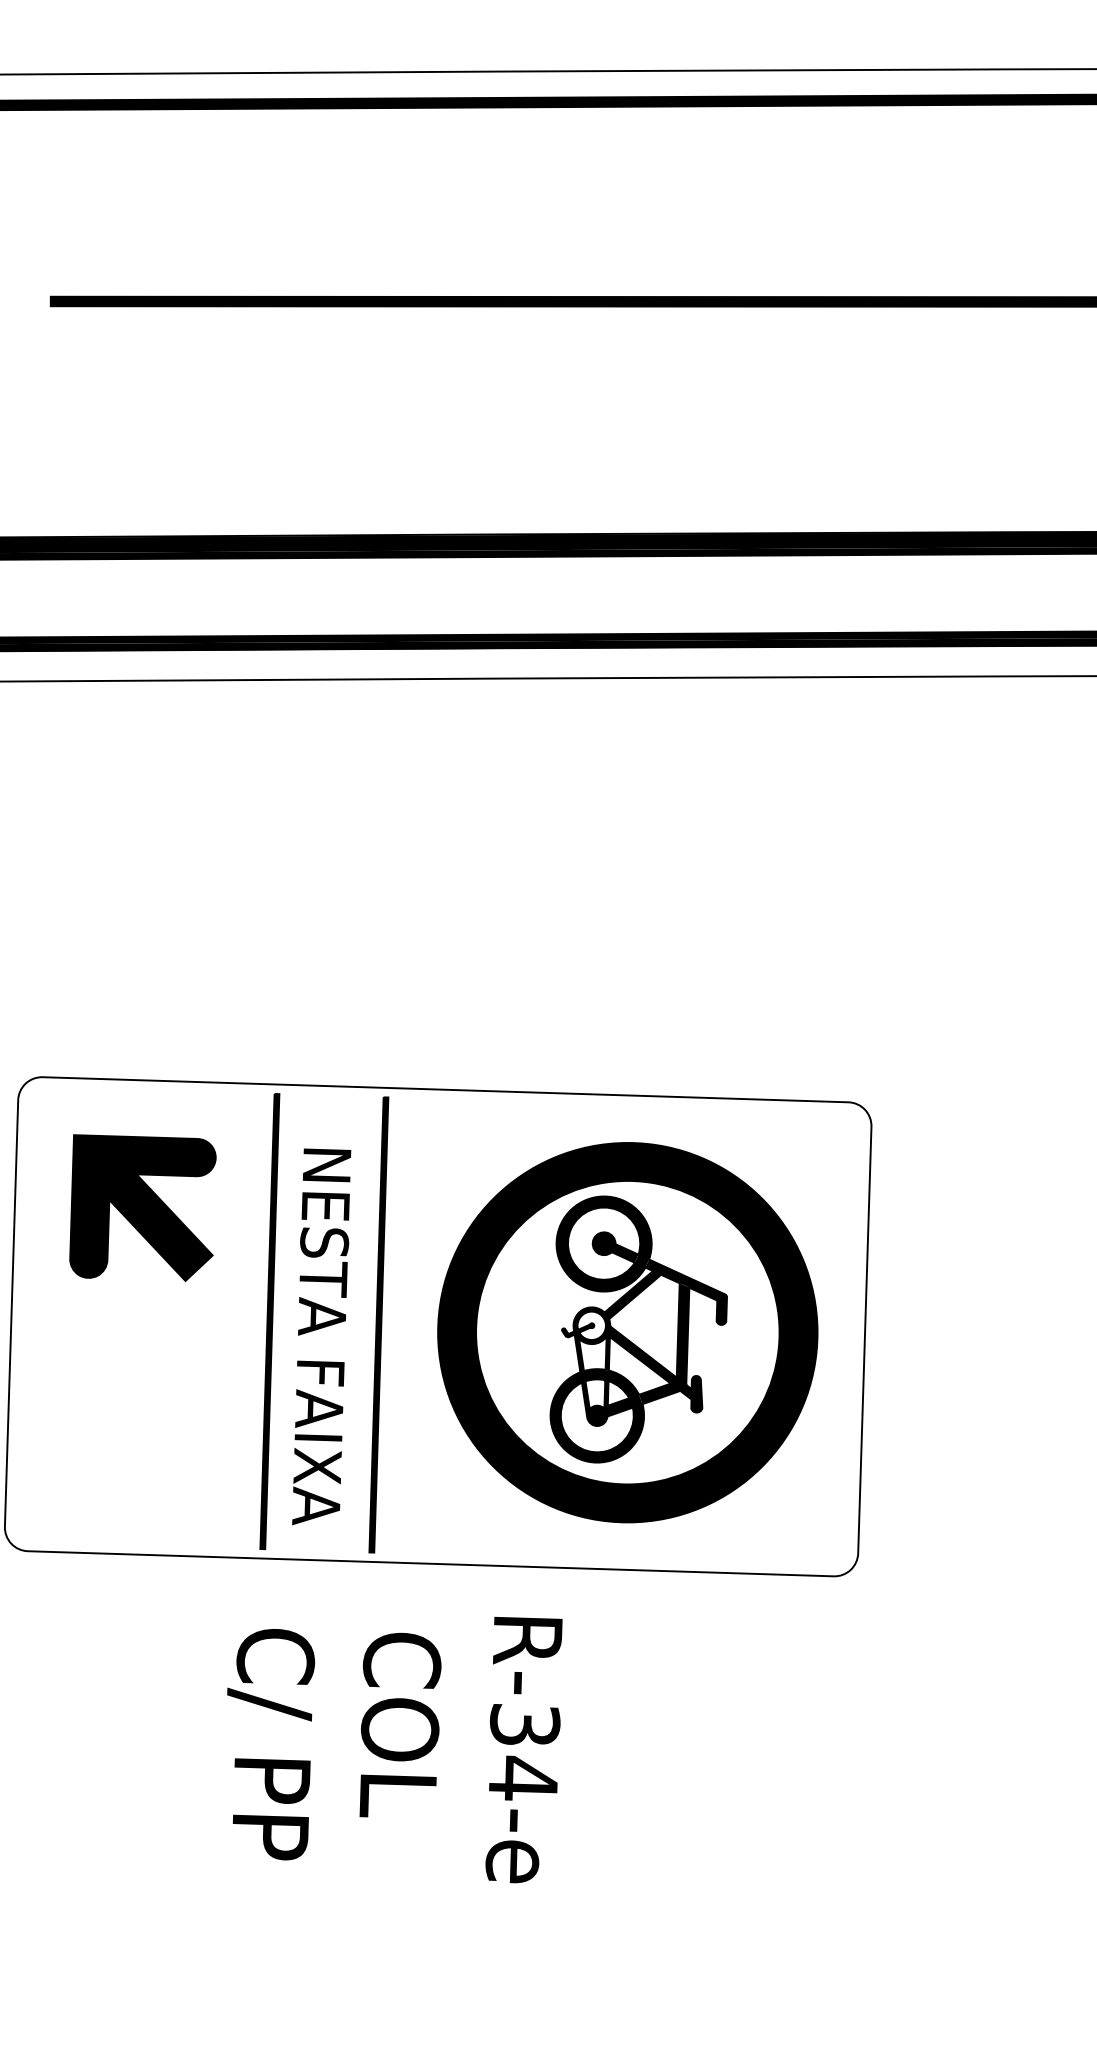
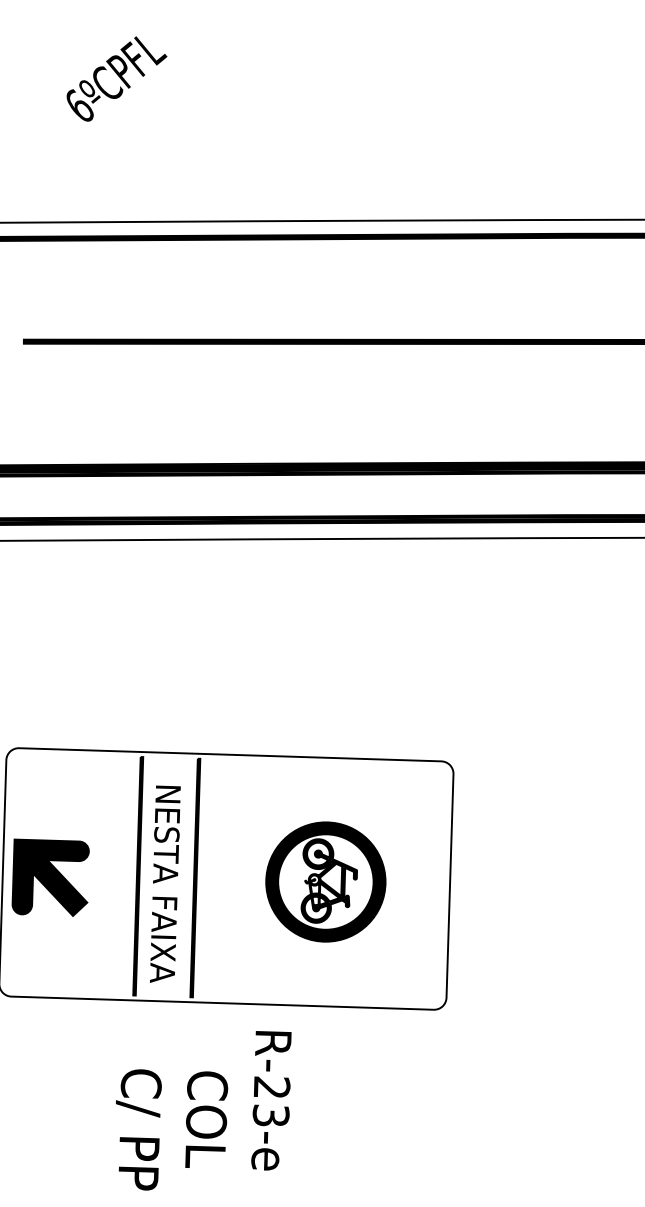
part: (142, 1207) -> (50, 877), moved
part: (627, 1331) -> (325, 881), size x0.6
text: (335, 1743) -> (172, 1129), moved
text: (524, 1751) -> (271, 1101), R-34-e -> R-23-e

